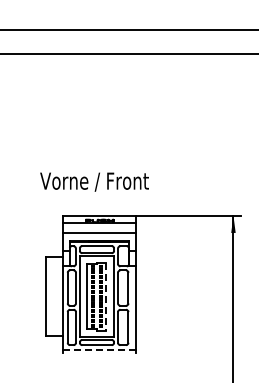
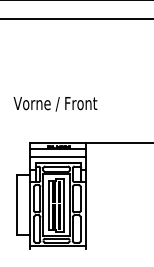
text: (94, 181) -> (55, 103), moved
line: (106, 297) -> (63, 206), dashed -> solid
line: (99, 349) -> (58, 246), dashed -> solid

